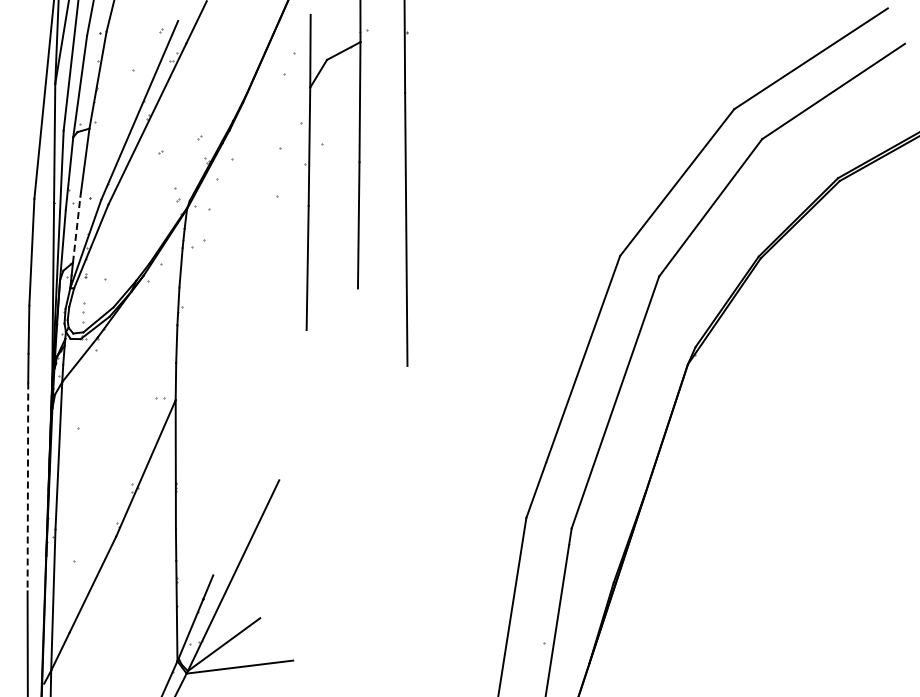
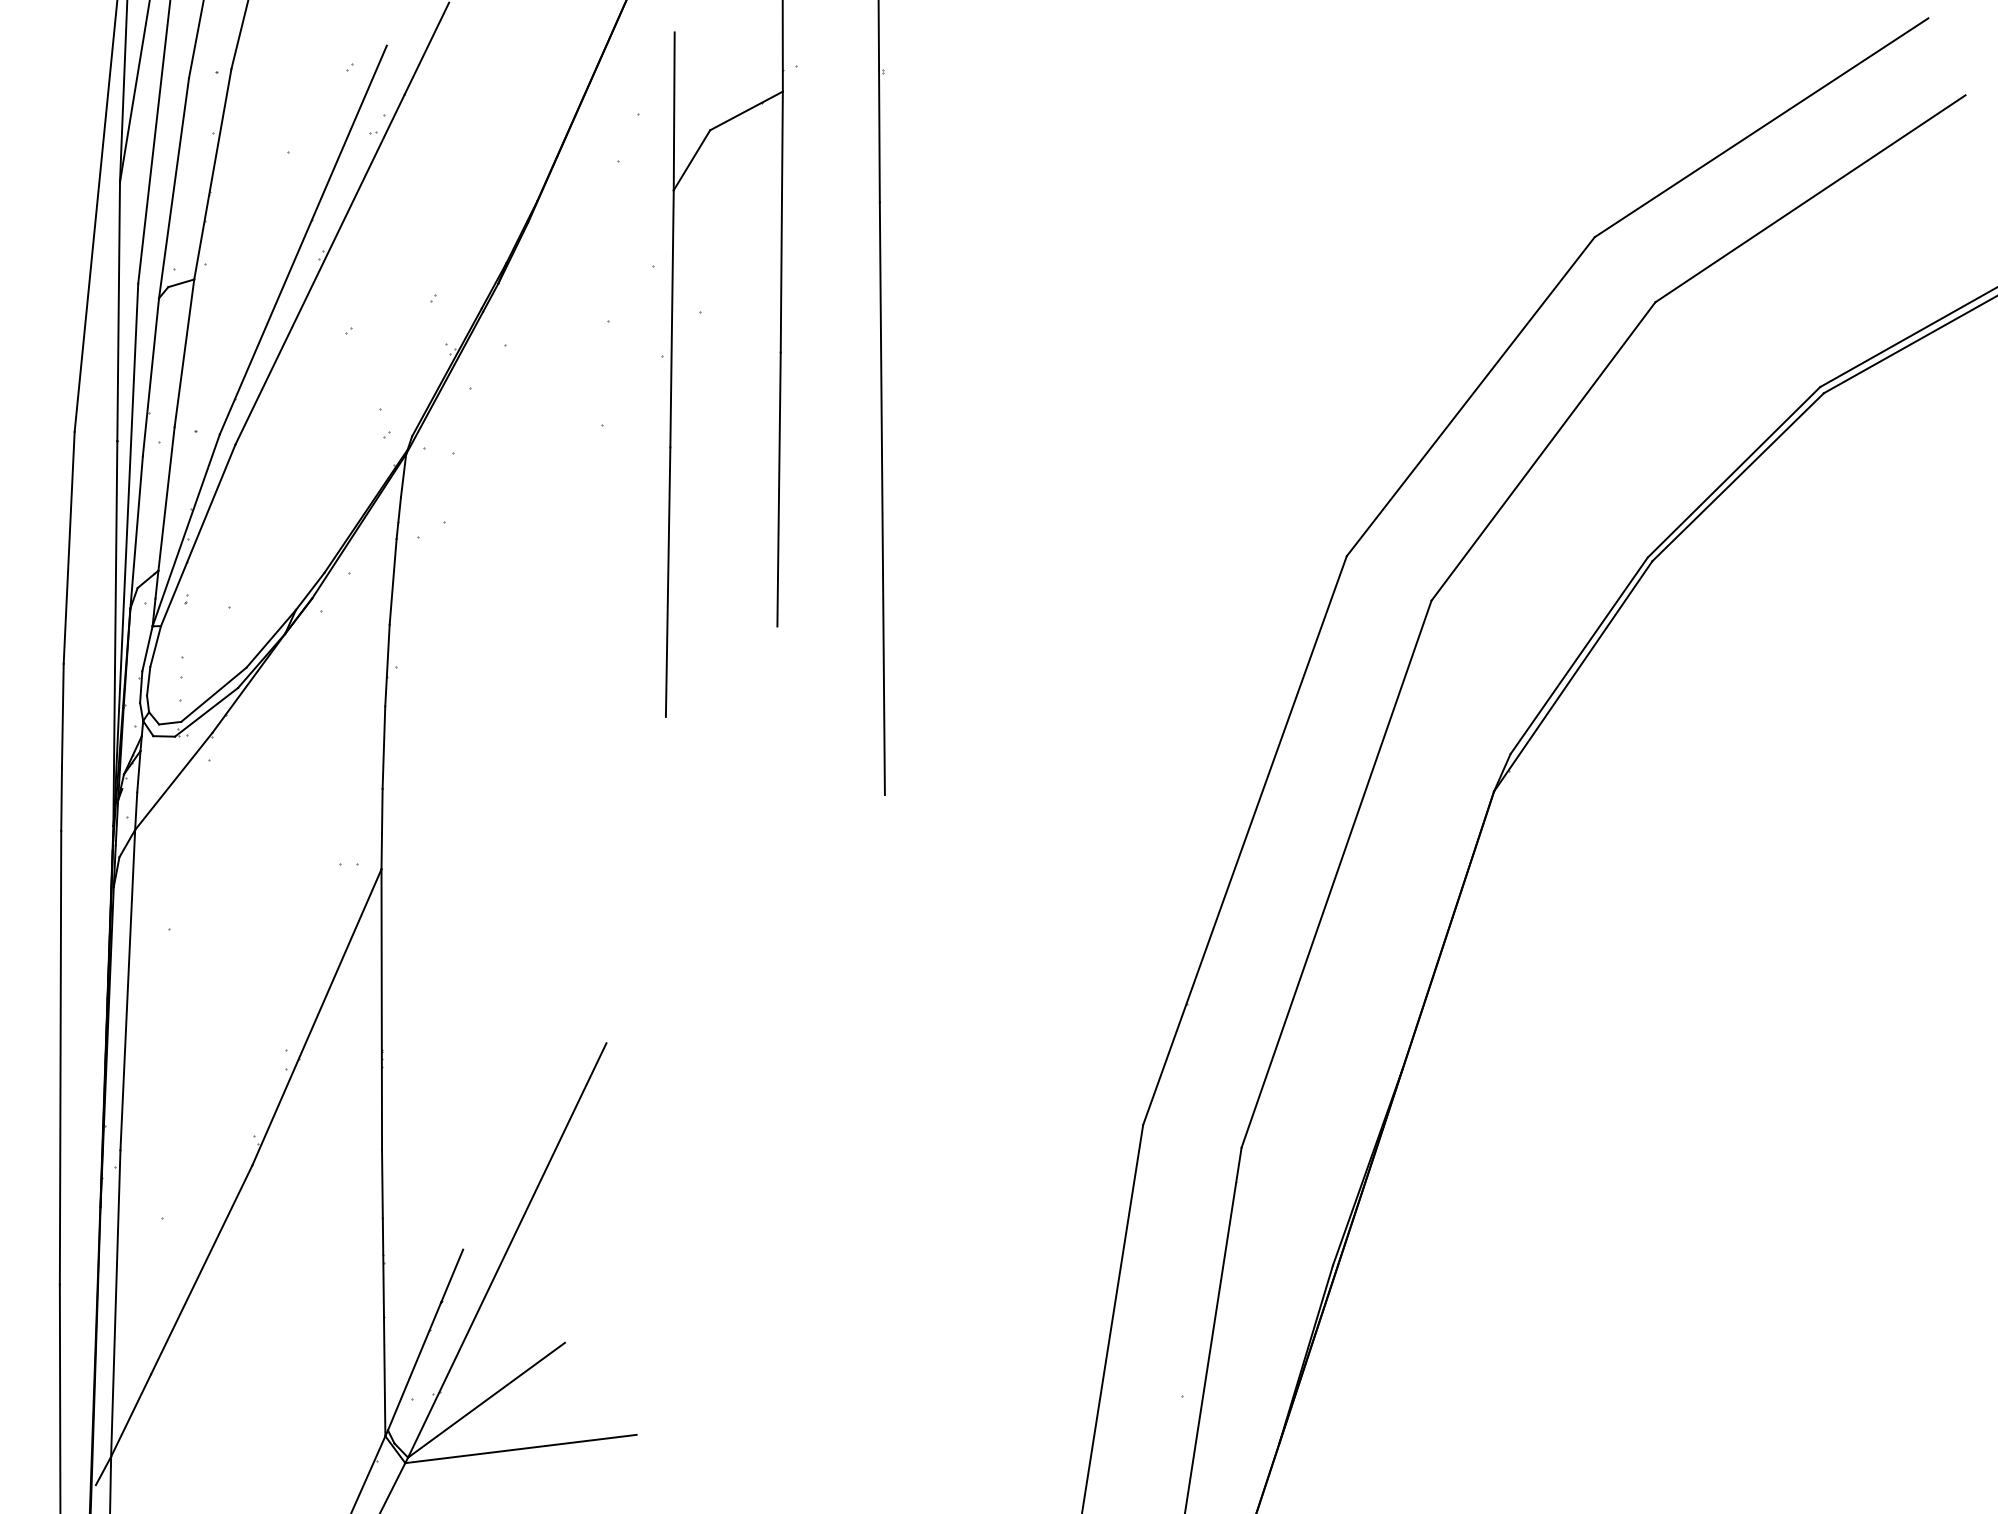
line: (76, 229) -> (166, 498), dashed -> solid
line: (27, 487) -> (59, 1058), dashed -> solid

